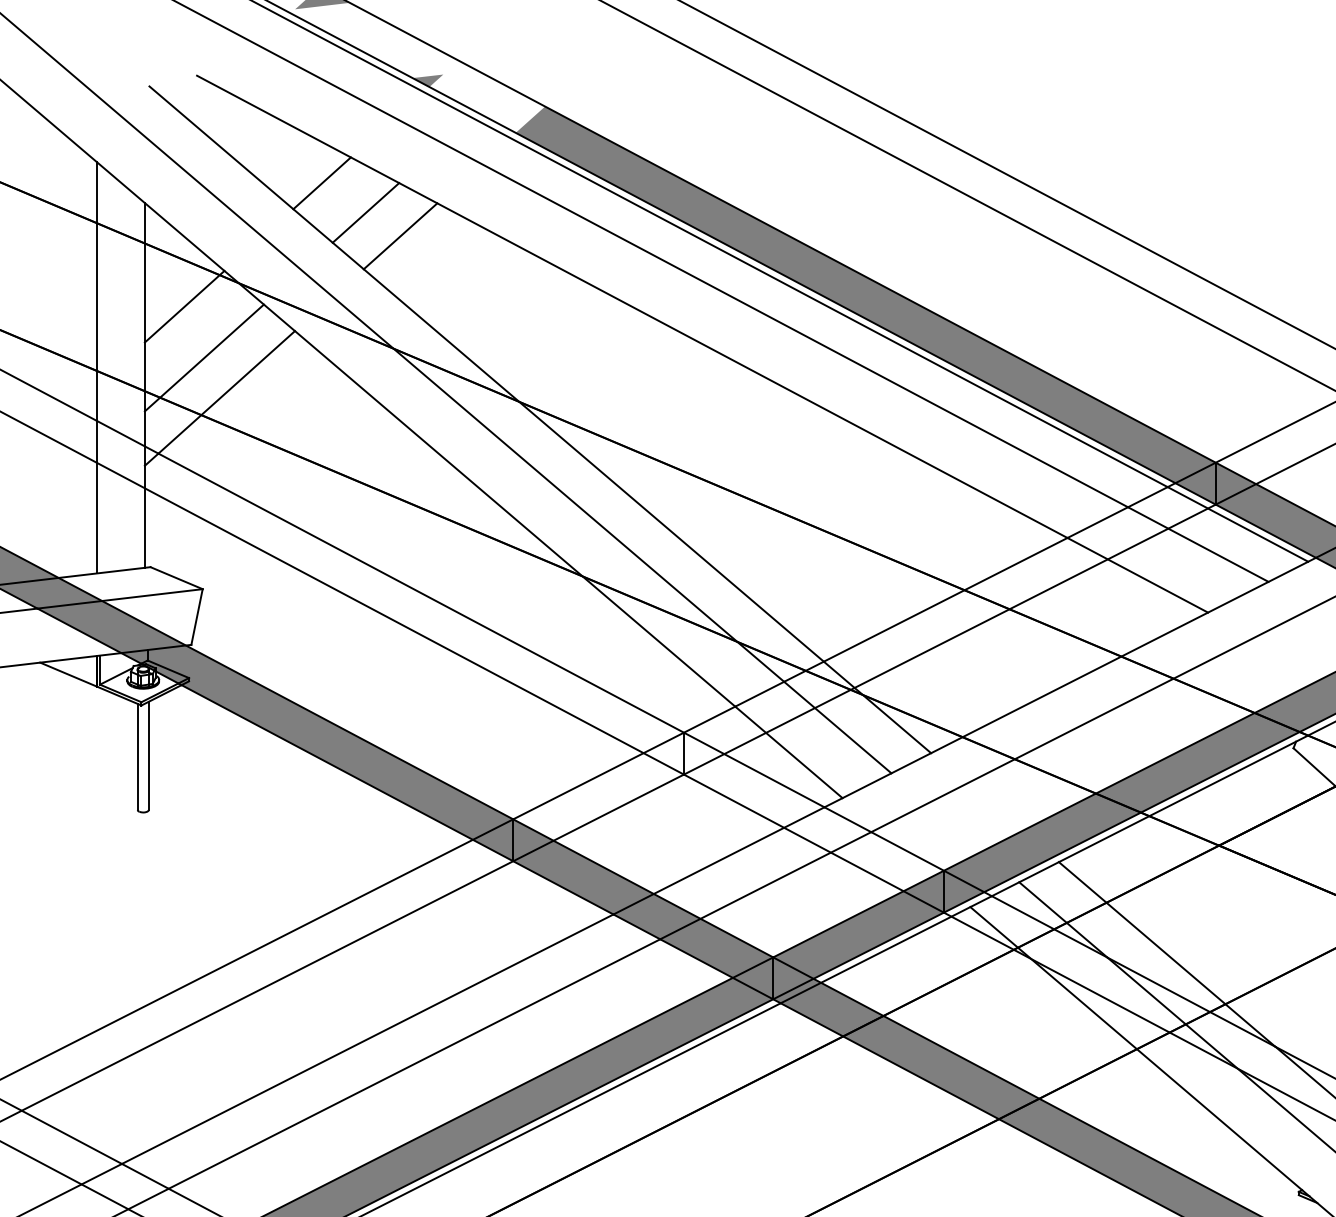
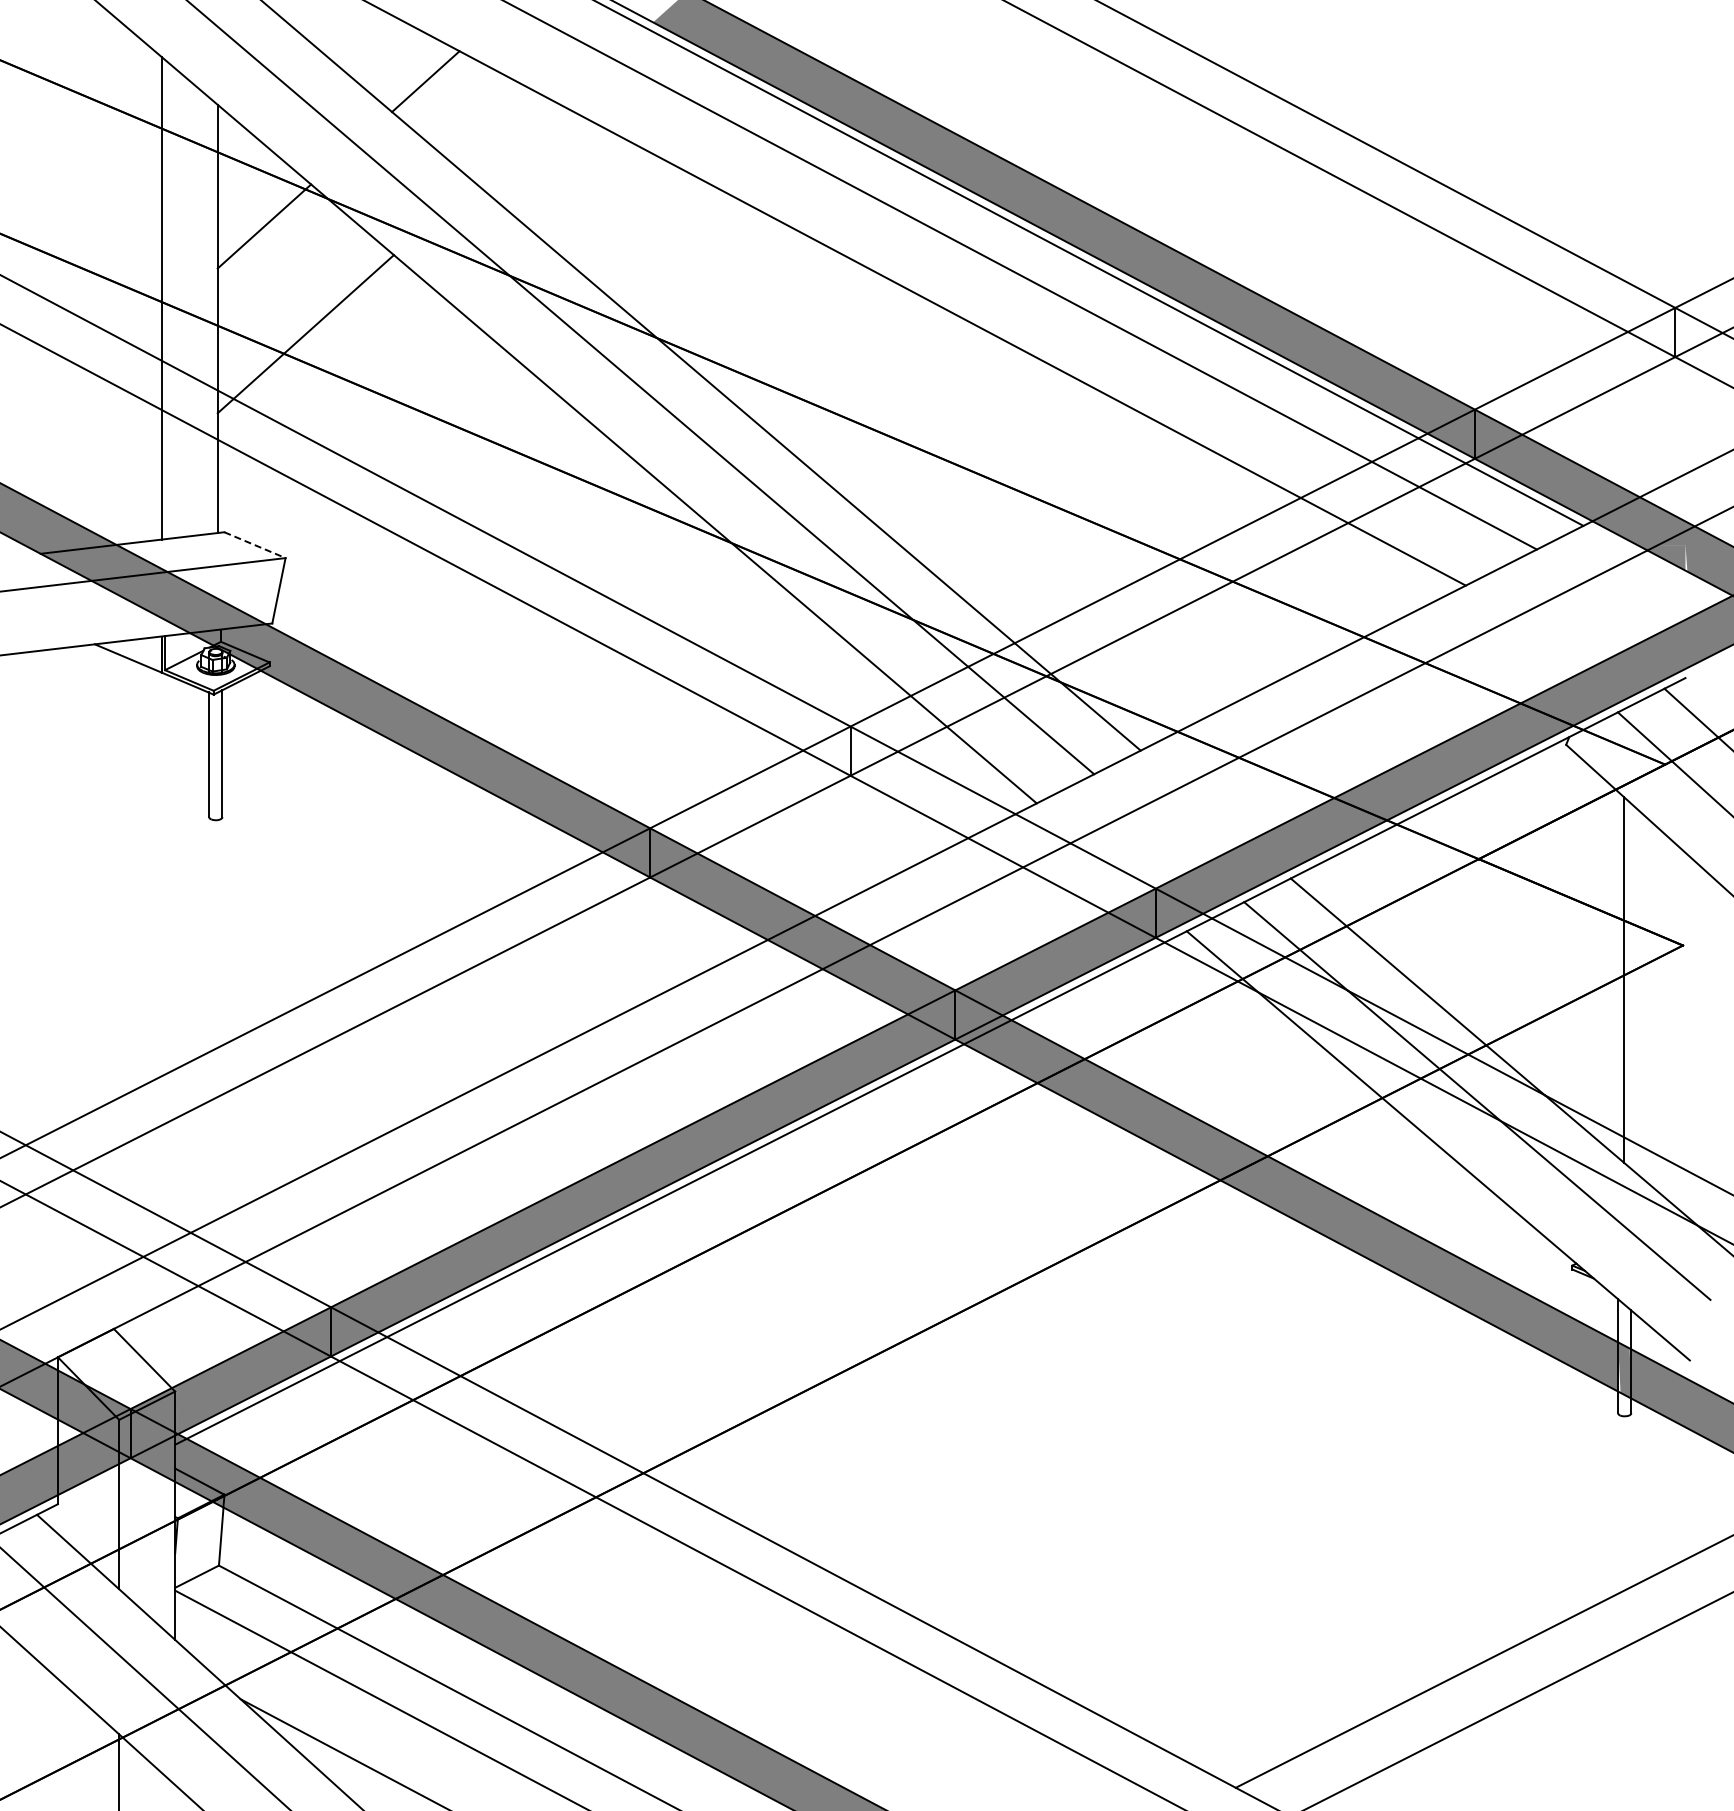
line: (366, 213) -> (477, 116), removed
line: (400, 236) -> (517, 143), removed
line: (204, 357) -> (287, 286), removed
line: (177, 578) -> (255, 545), solid -> dashed

